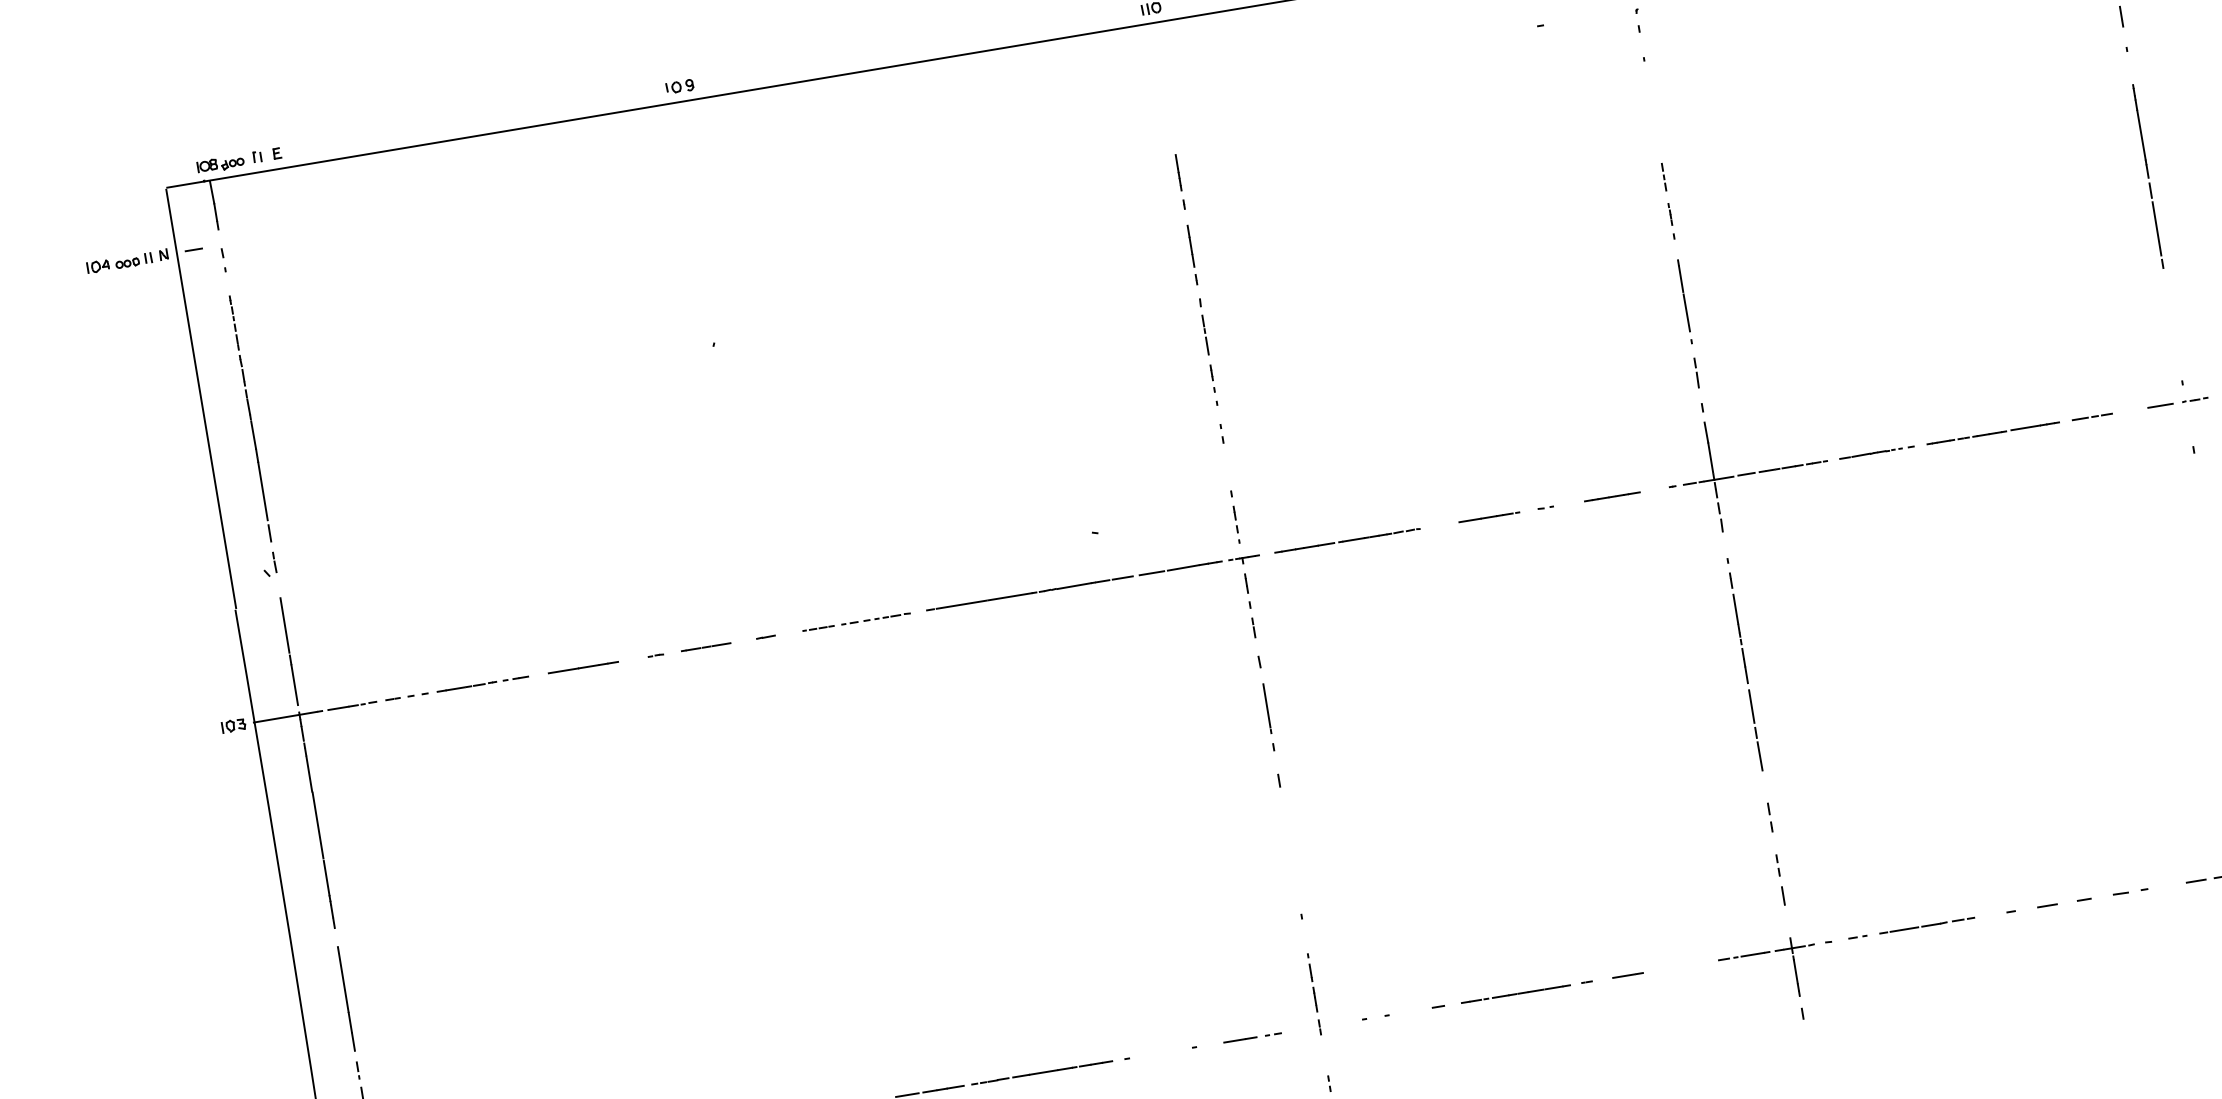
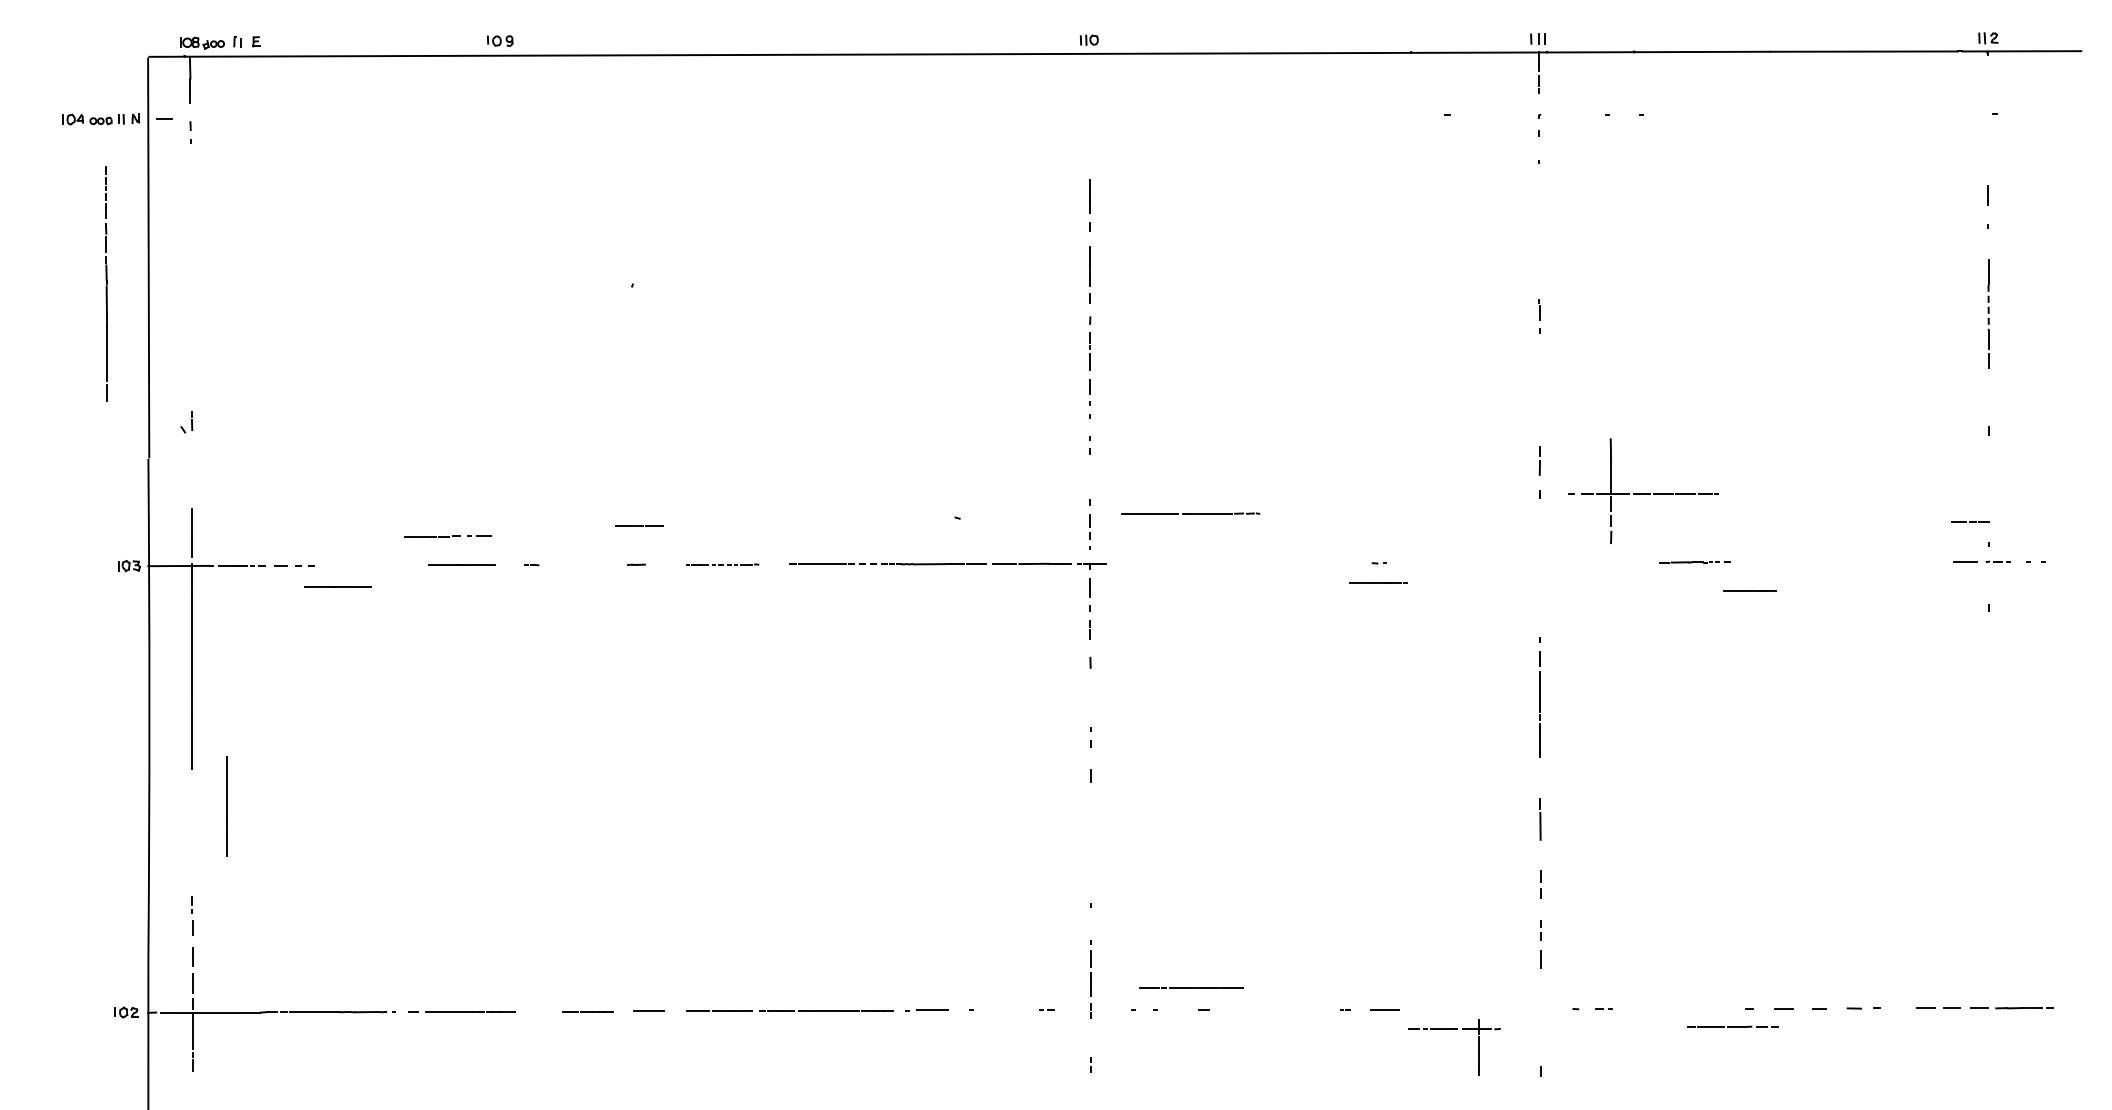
part: (680, 86) -> (500, 40), moved
line: (2141, 135) -> (1988, 308), solid -> dashed
line: (1663, 177) -> (1538, 274), removed
line: (2156, 228) -> (1988, 396), removed
line: (1684, 302) -> (1539, 393), removed
line: (2092, 416) -> (1970, 521), moved
part: (250, 418) -> (106, 283), moved
line: (1992, 432) -> (1805, 561), removed
part: (1747, 470) -> (1643, 490), moved
line: (1611, 496) -> (1749, 590), moved
line: (1489, 516) -> (1378, 582), moved
line: (1347, 540) -> (1190, 513), moved
line: (1009, 596) -> (868, 564), solid -> dashed
part: (856, 622) -> (722, 564), size x0.7
line: (284, 625) -> (191, 480), removed
line: (706, 646) -> (639, 525), moved
part: (482, 684) -> (447, 536), moved
line: (1266, 705) -> (1090, 704), removed
line: (1751, 706) -> (1540, 778), removed
line: (455, 711) -> (337, 586), added
line: (1926, 925) -> (1732, 1026), moved
part: (1766, 952) -> (1454, 1029), moved
line: (1515, 993) -> (1191, 987), moved
line: (345, 998) -> (226, 806), moved
line: (1240, 1038) -> (932, 1009), moved

